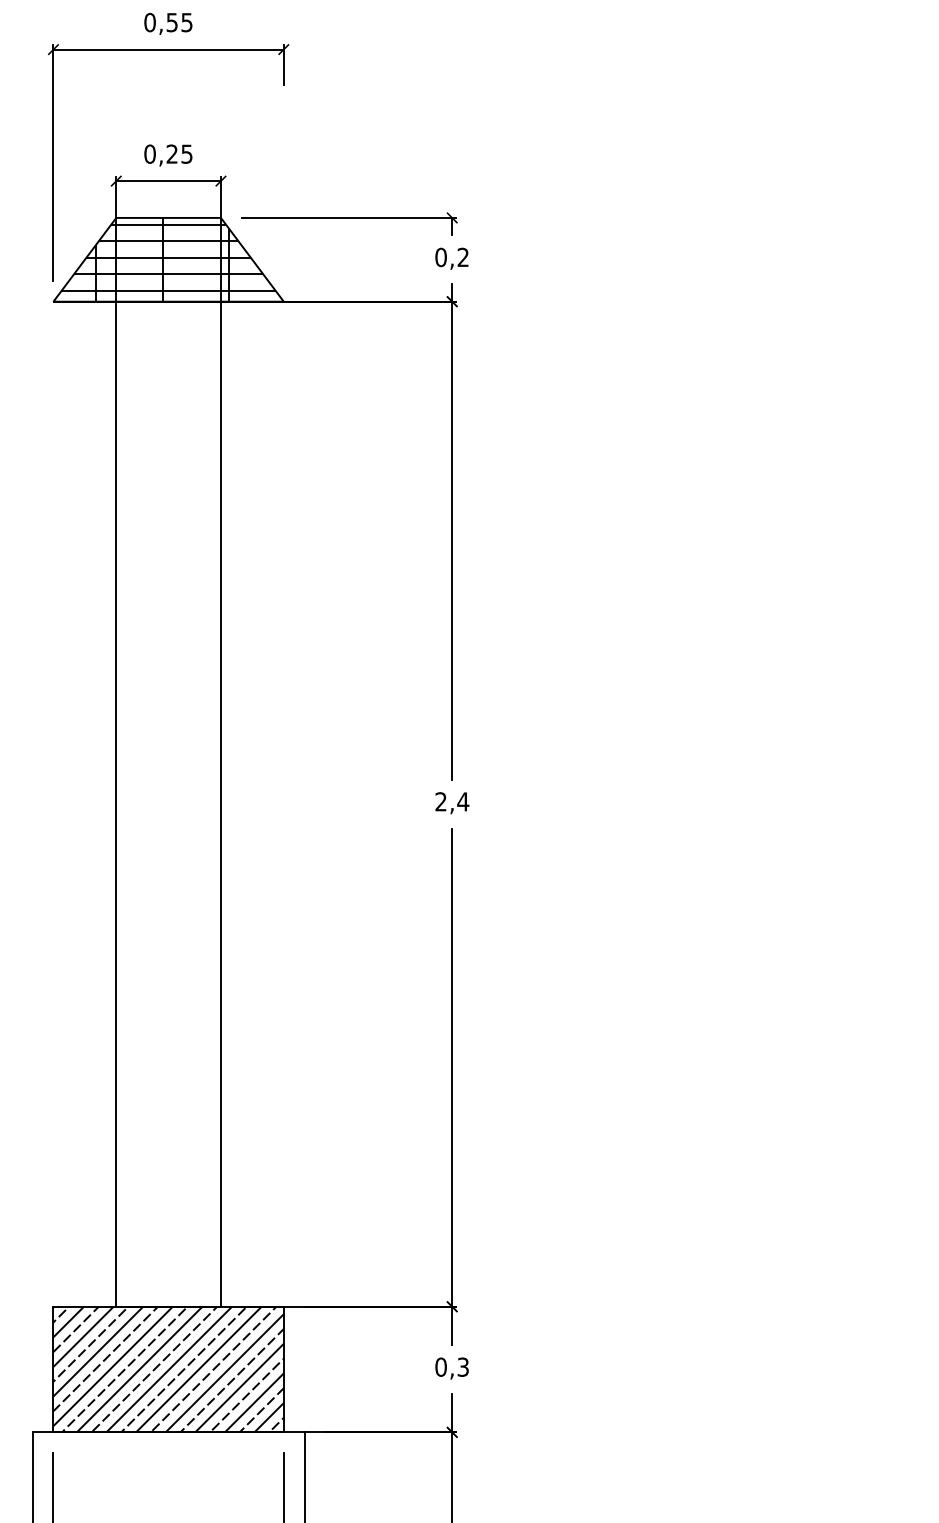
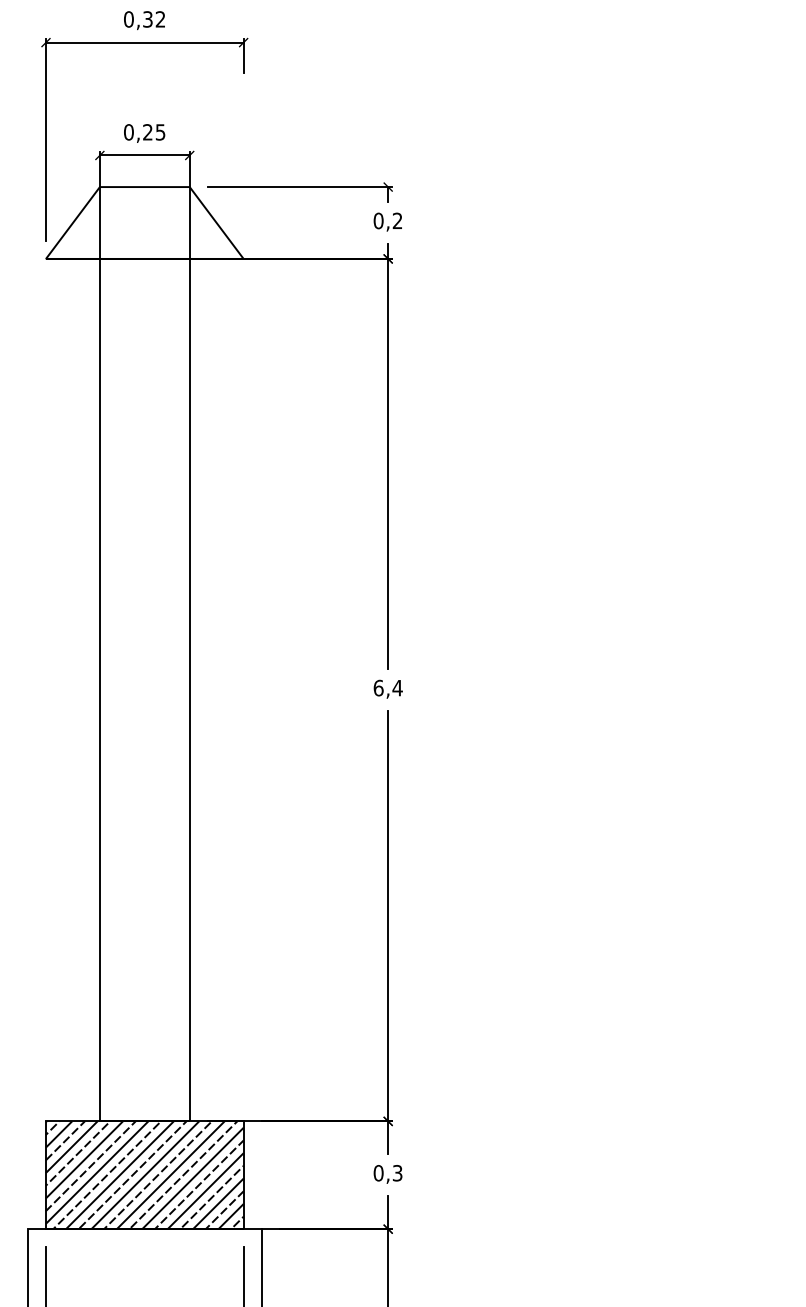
text: (179, 22) -> (154, 19), 0,55 -> 0,32
hatch: (168, 259) -> (144, 222), removed
text: (440, 801) -> (378, 687), 2,4 -> 6,4

